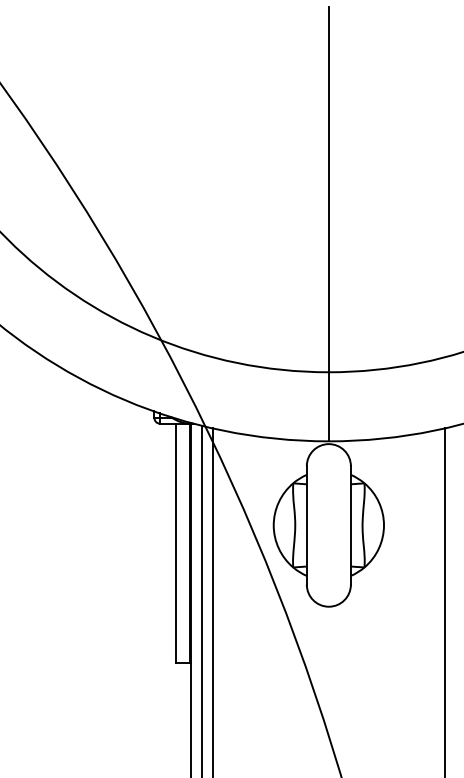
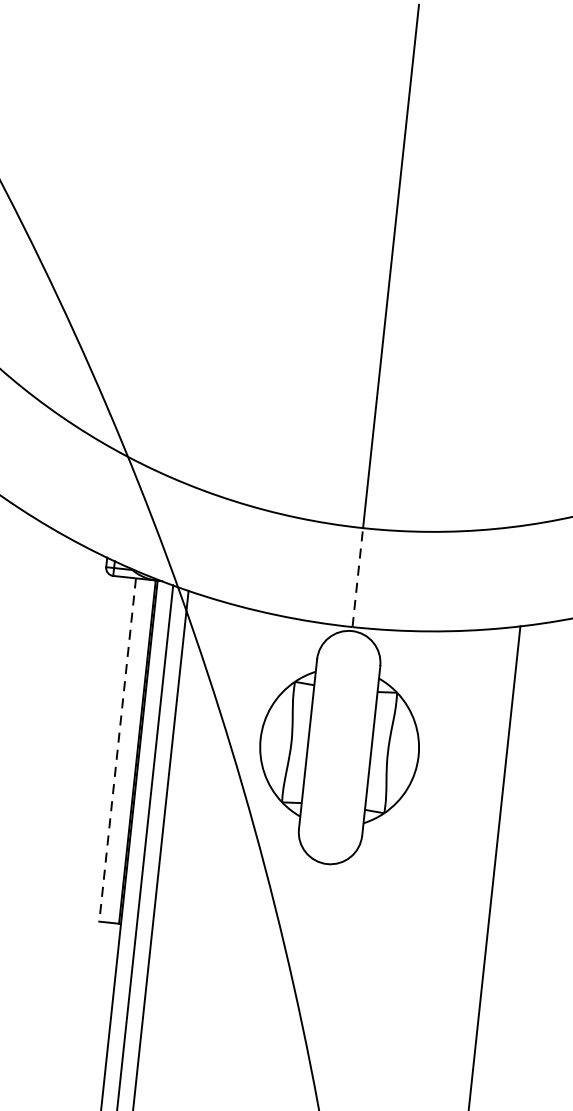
line: (328, 406) -> (357, 577), solid -> dashed
line: (175, 543) -> (117, 749), solid -> dashed

